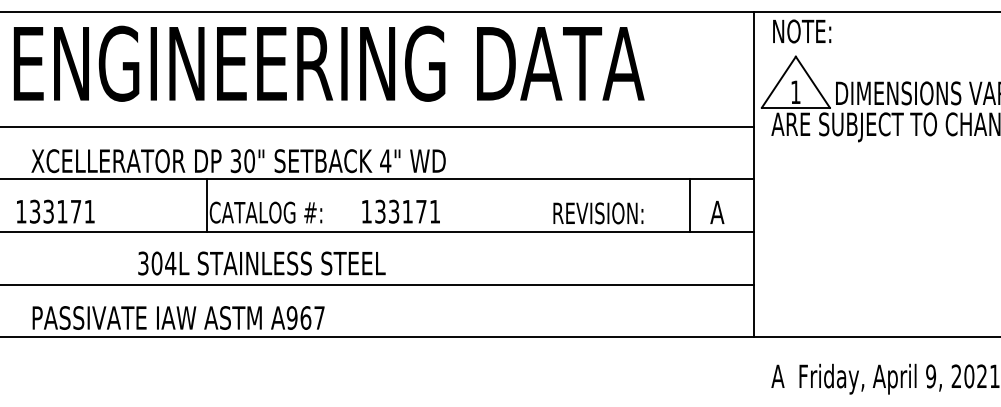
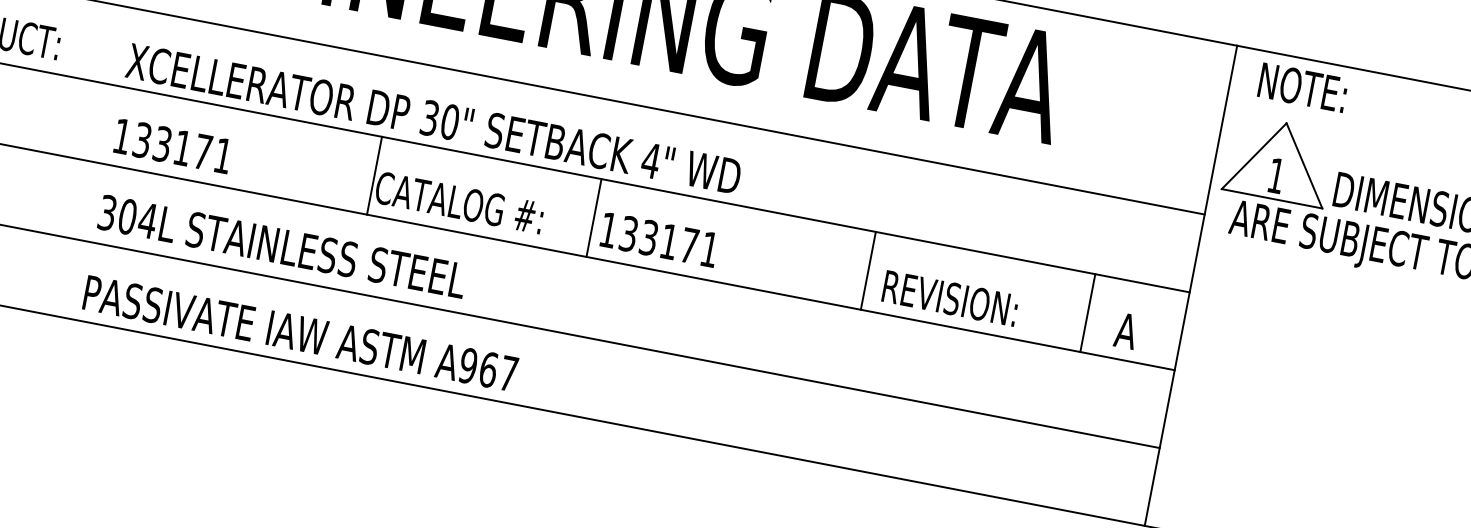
line: (355, 205) -> (593, 217), added
line: (541, 205) -> (868, 270), added
text: (55, 211) -> (172, 145), moved
text: (261, 263) -> (281, 246), moved

